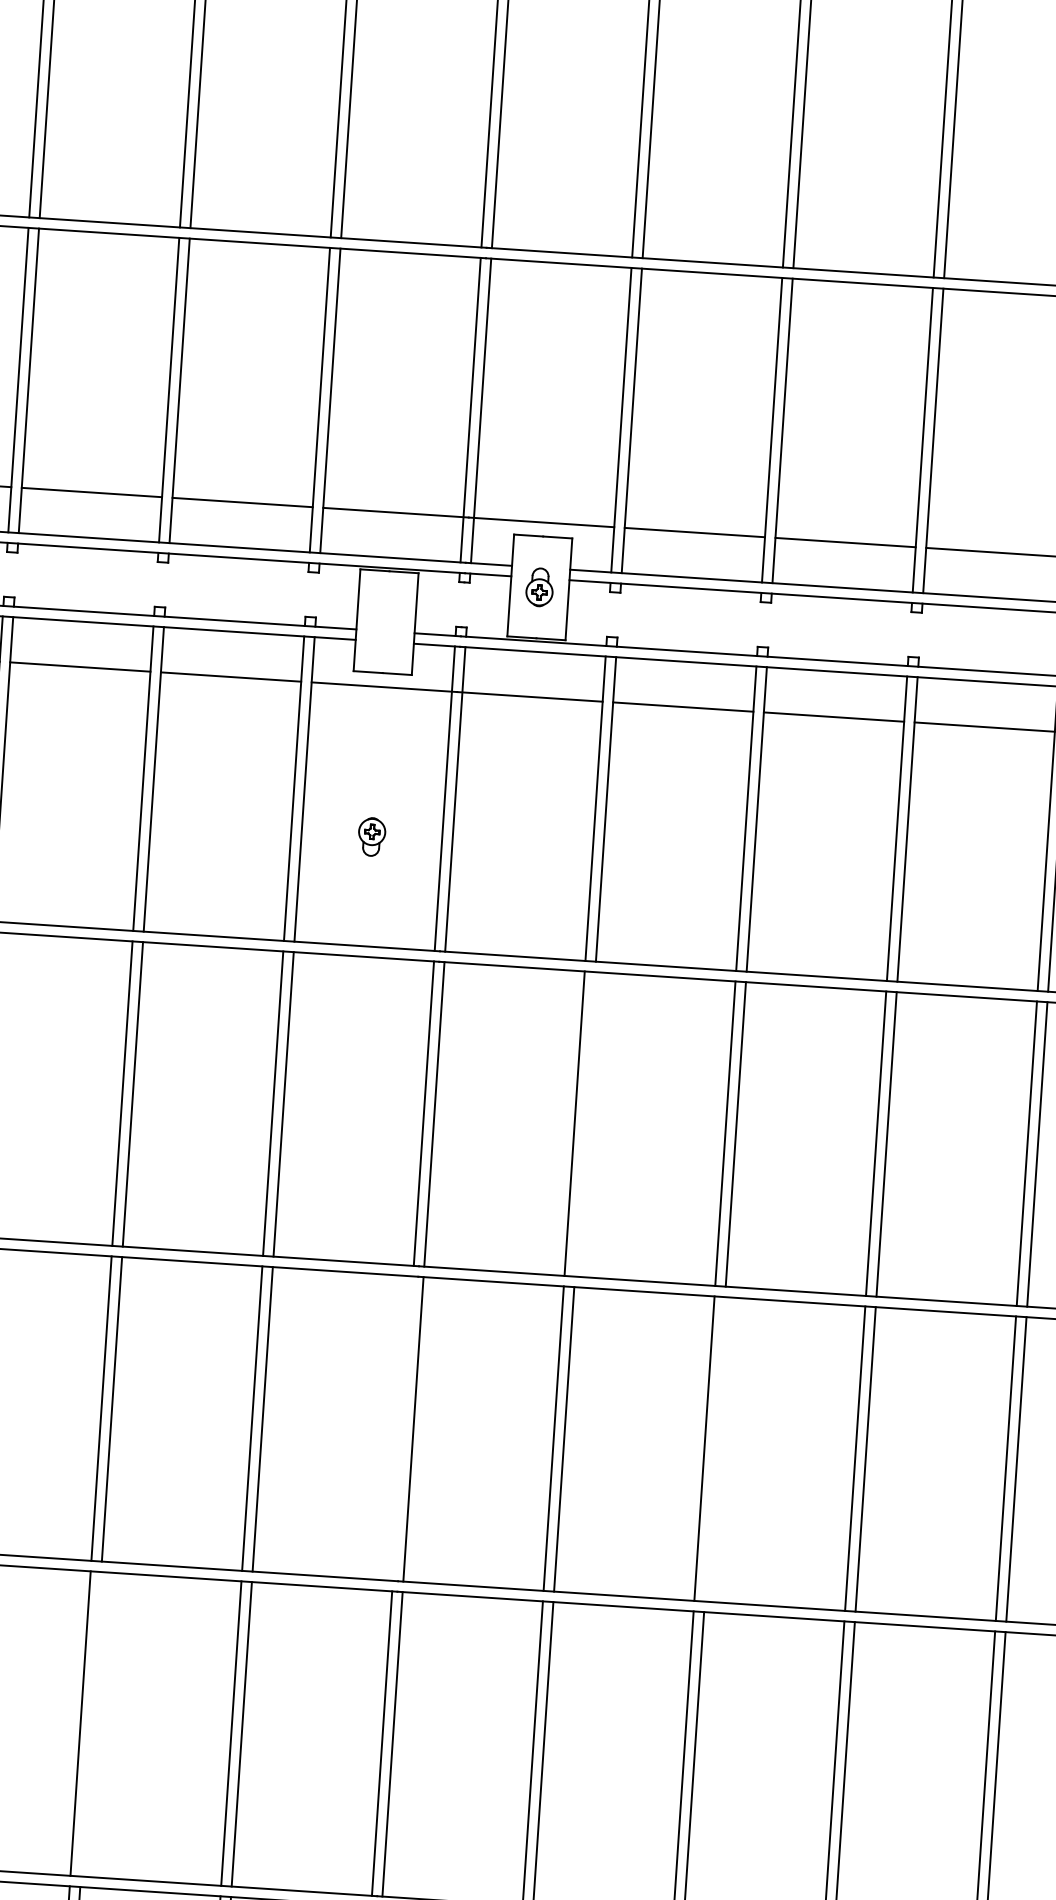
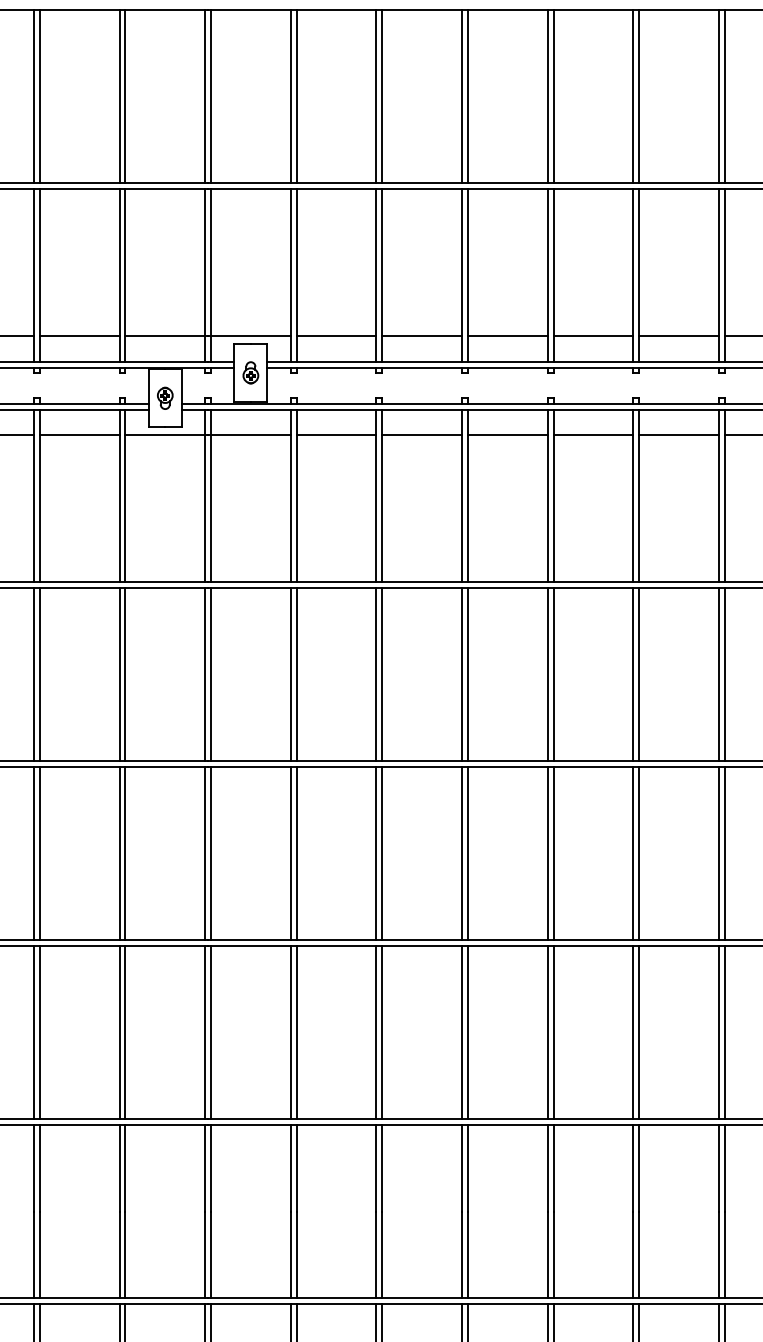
part: (372, 835) -> (165, 397), moved
line: (584, 1123) -> (296, 674), added
line: (403, 1428) -> (205, 853), added
line: (715, 1448) -> (382, 853), added
line: (90, 1724) -> (39, 1032), added

